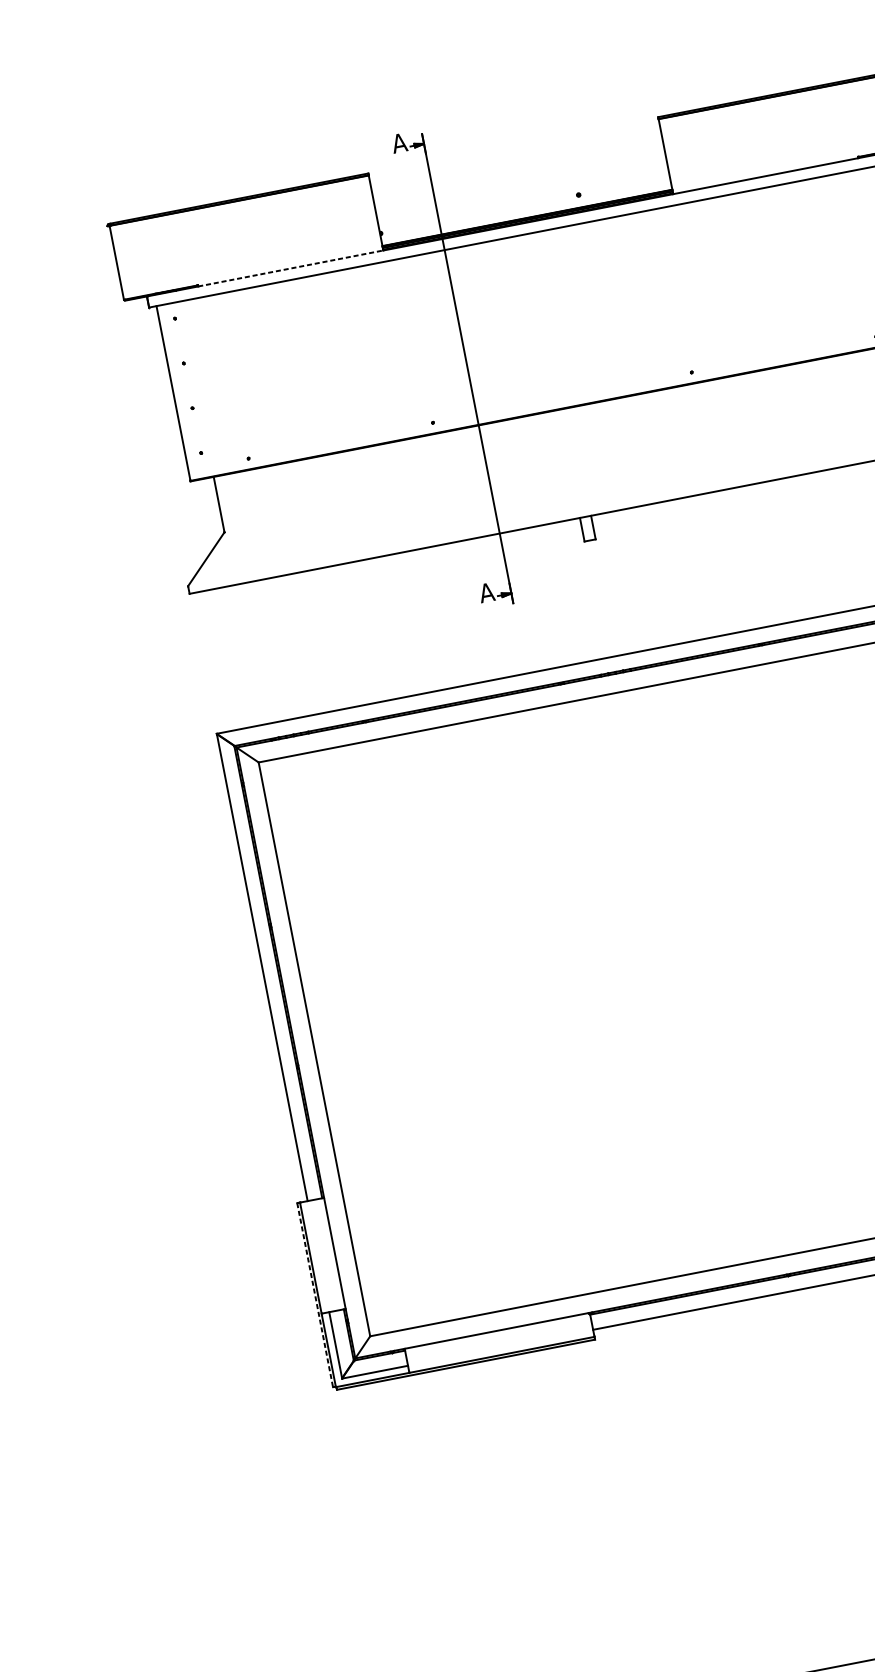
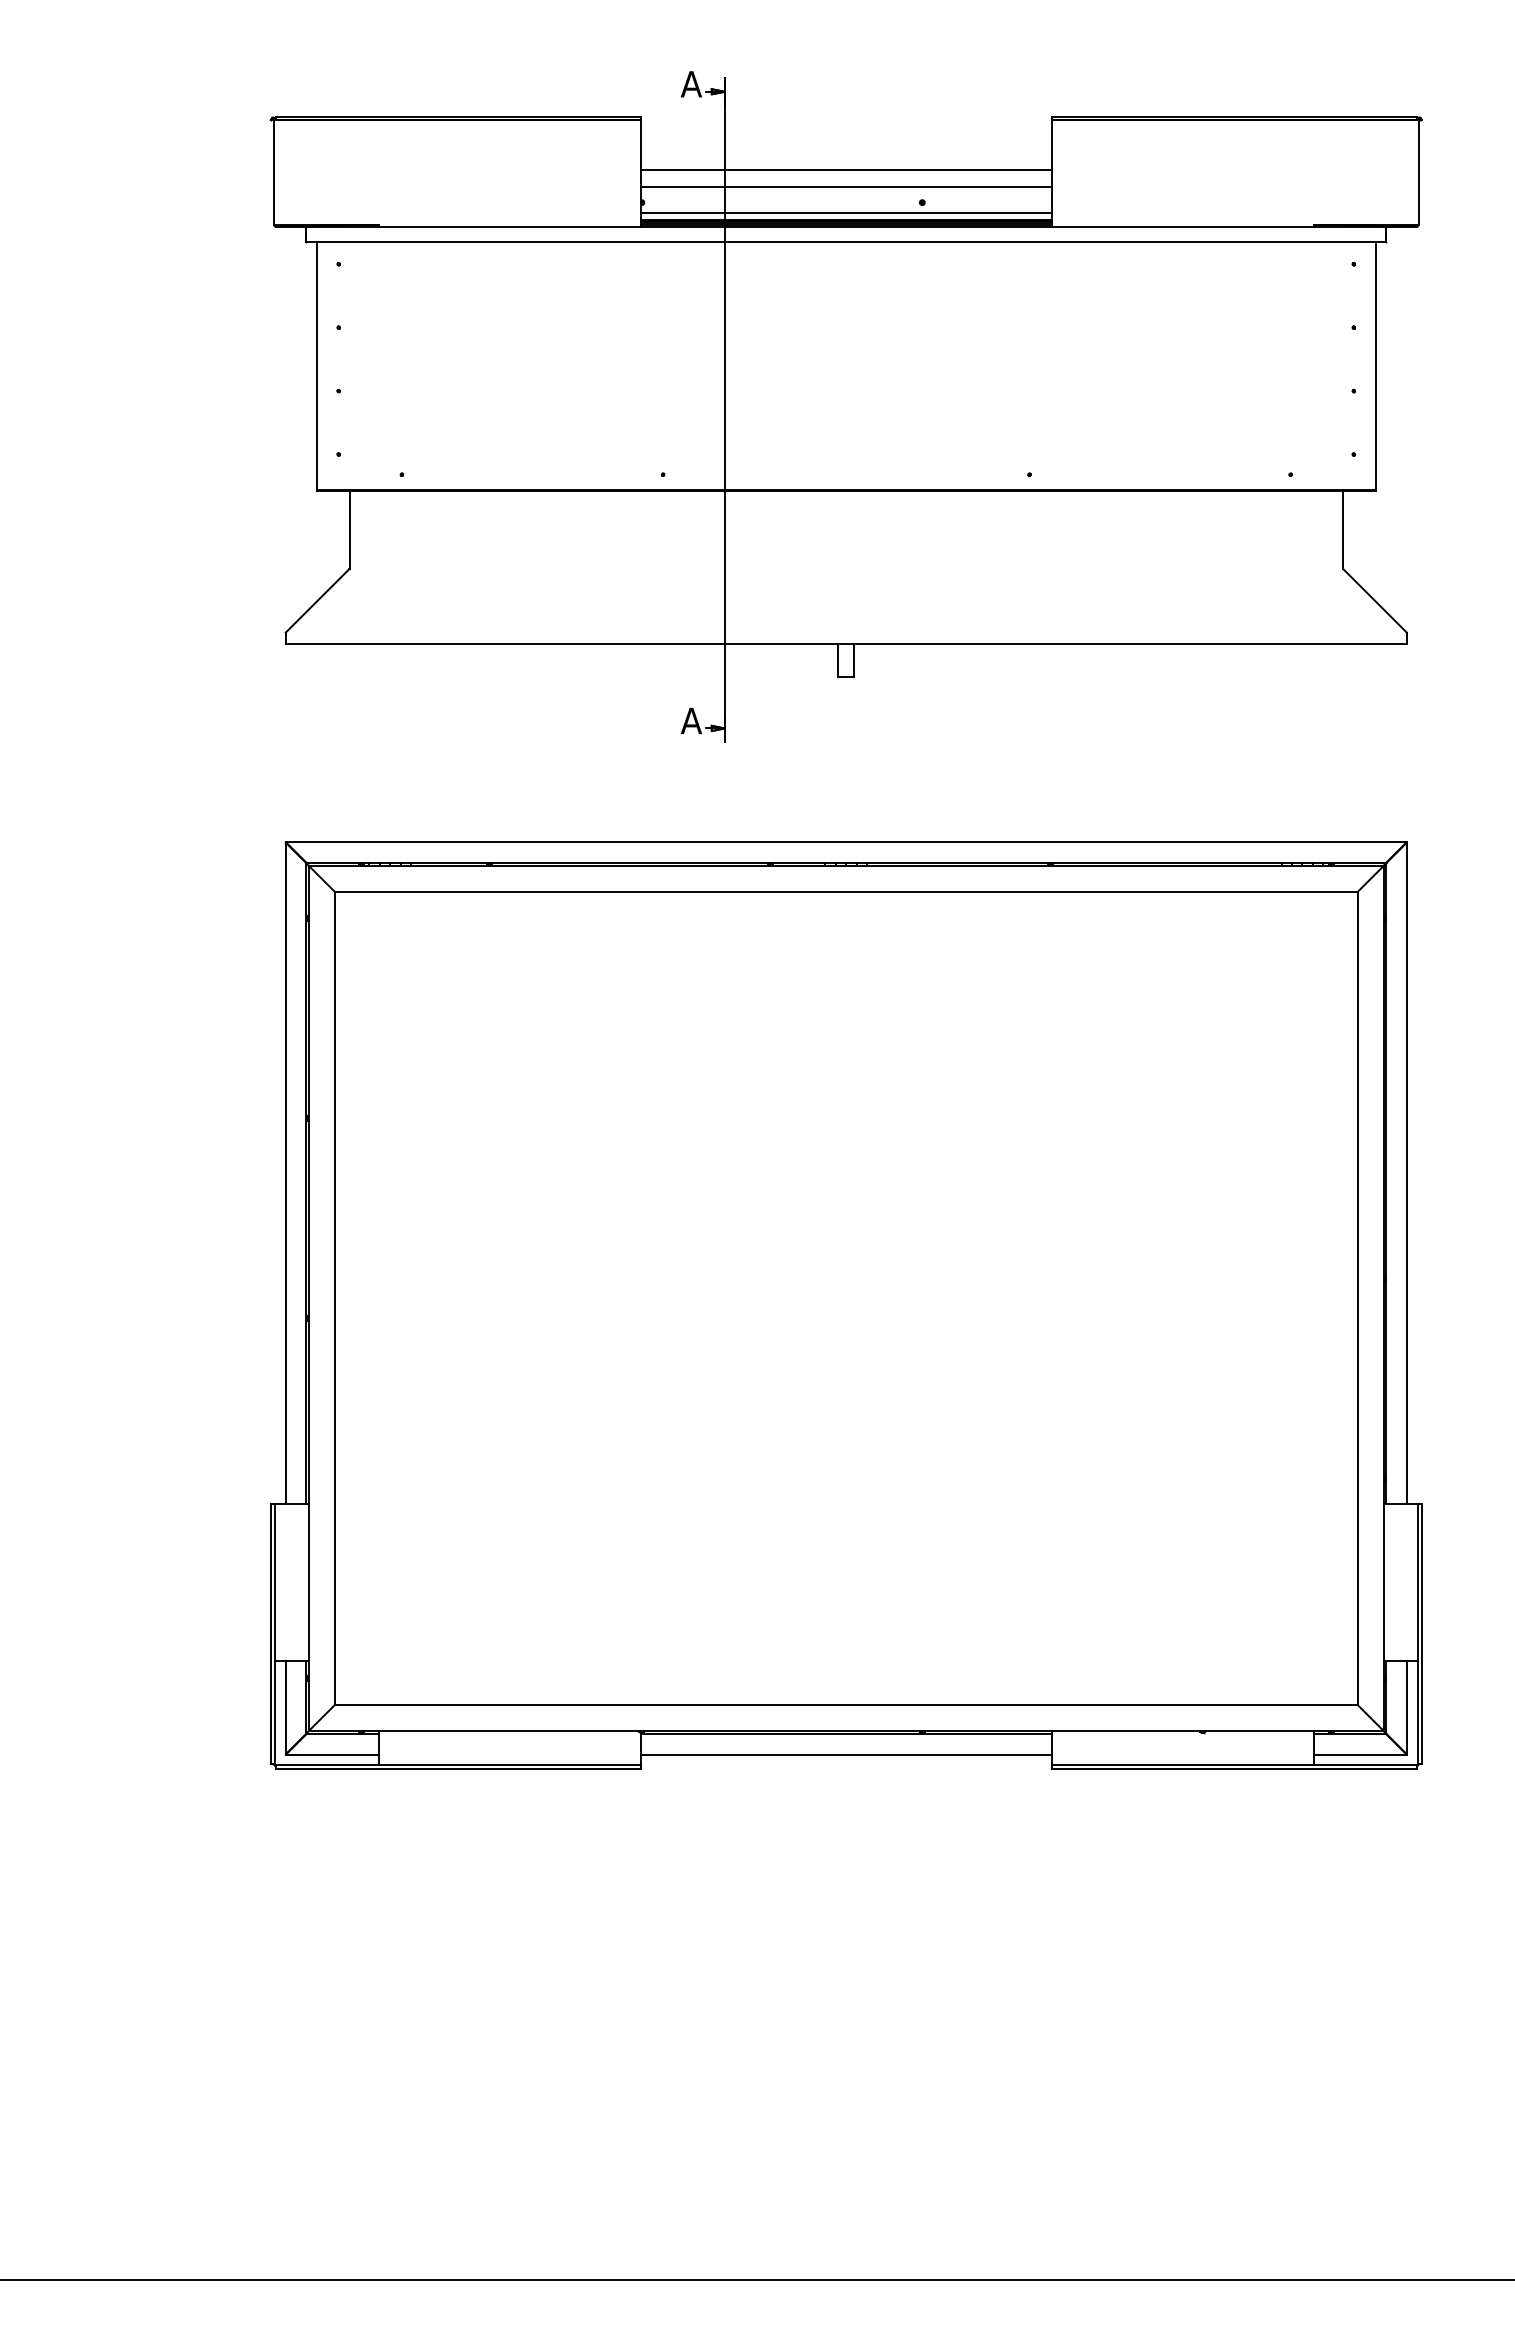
line: (520, 182) -> (846, 170), added
line: (522, 194) -> (846, 186), added
line: (526, 213) -> (846, 213), added
line: (291, 268) -> (510, 226), dashed -> solid
line: (314, 1295) -> (270, 1634), dashed -> solid

